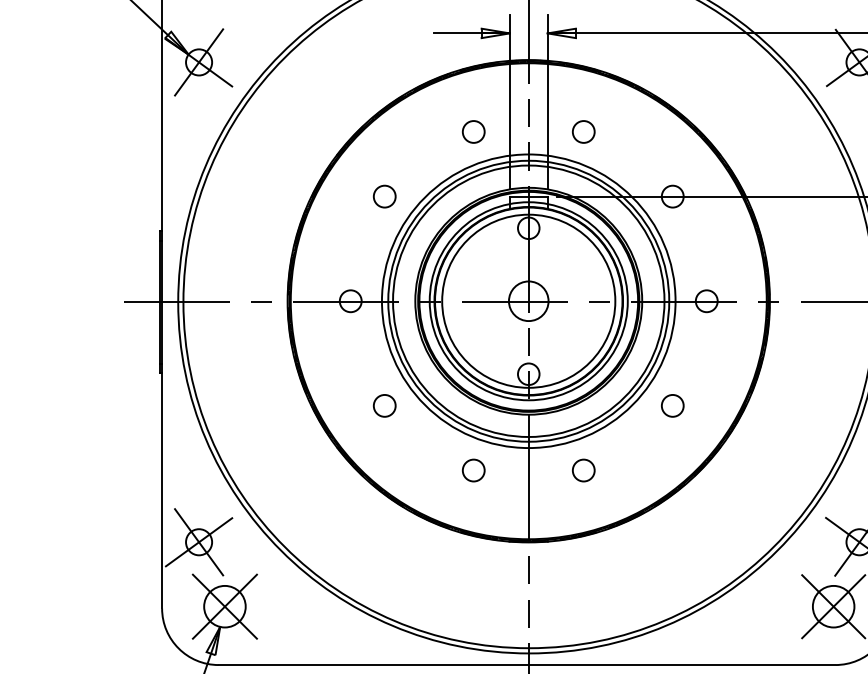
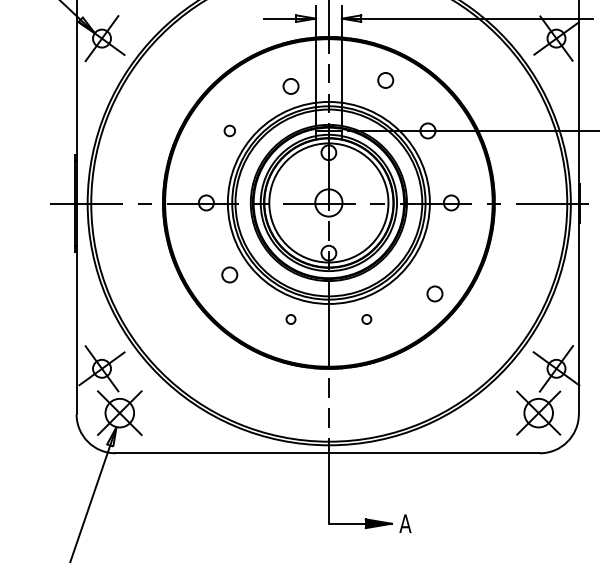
circle: (583, 132) -> (385, 80), moved
circle: (384, 195) -> (229, 130), size x0.7
circle: (672, 405) -> (434, 293), moved
circle: (472, 470) -> (290, 319), size x0.6
circle: (583, 470) -> (366, 319), size x0.6

